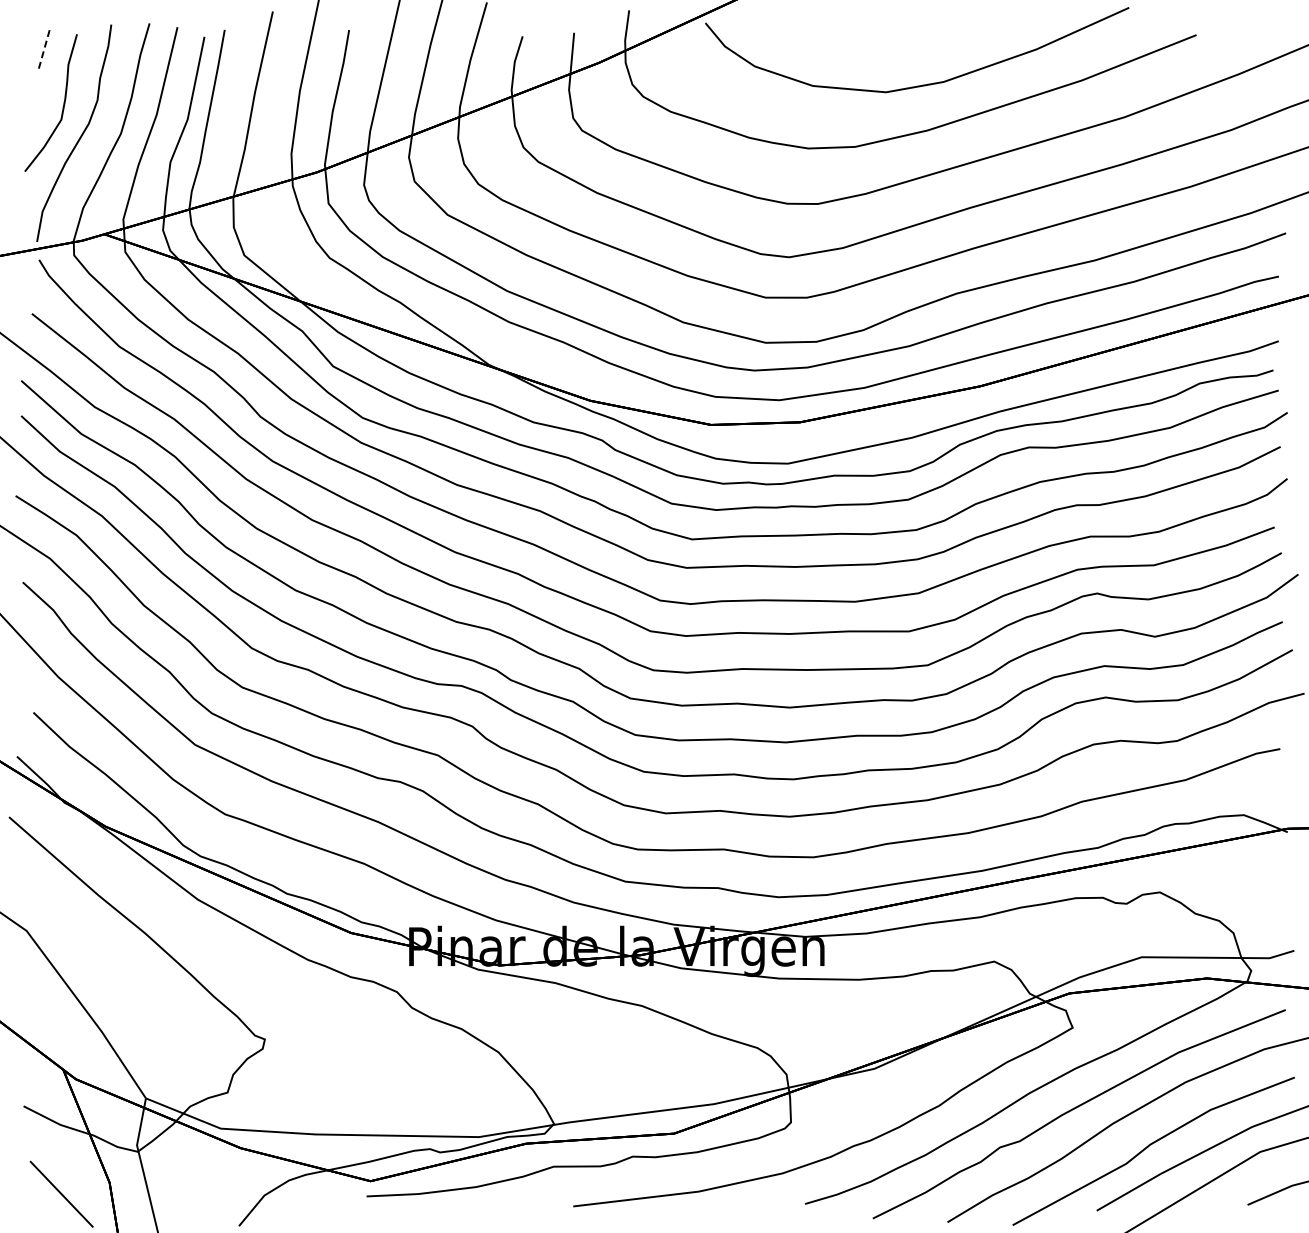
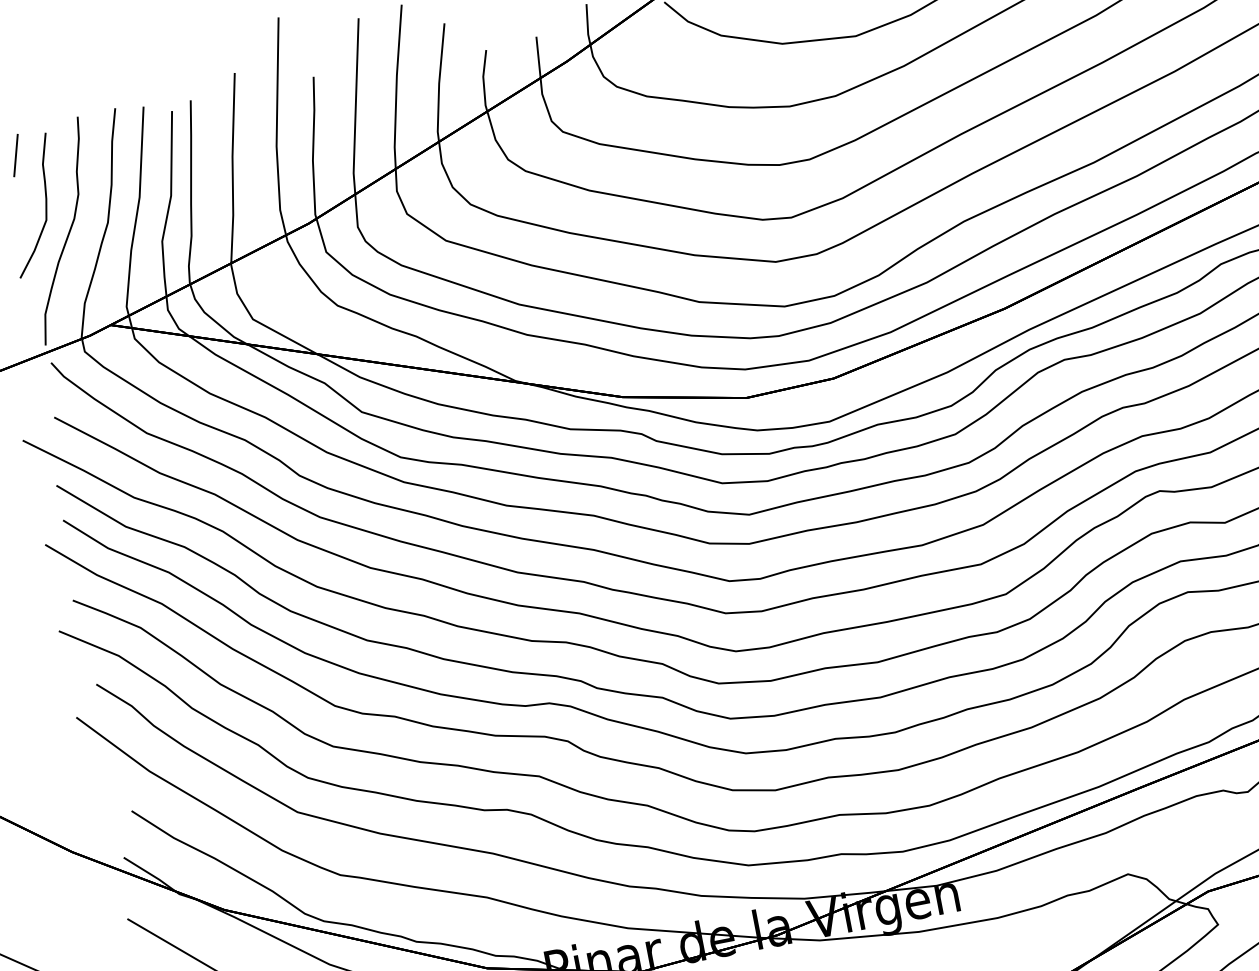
line: (43, 50) -> (15, 155), dashed -> solid

